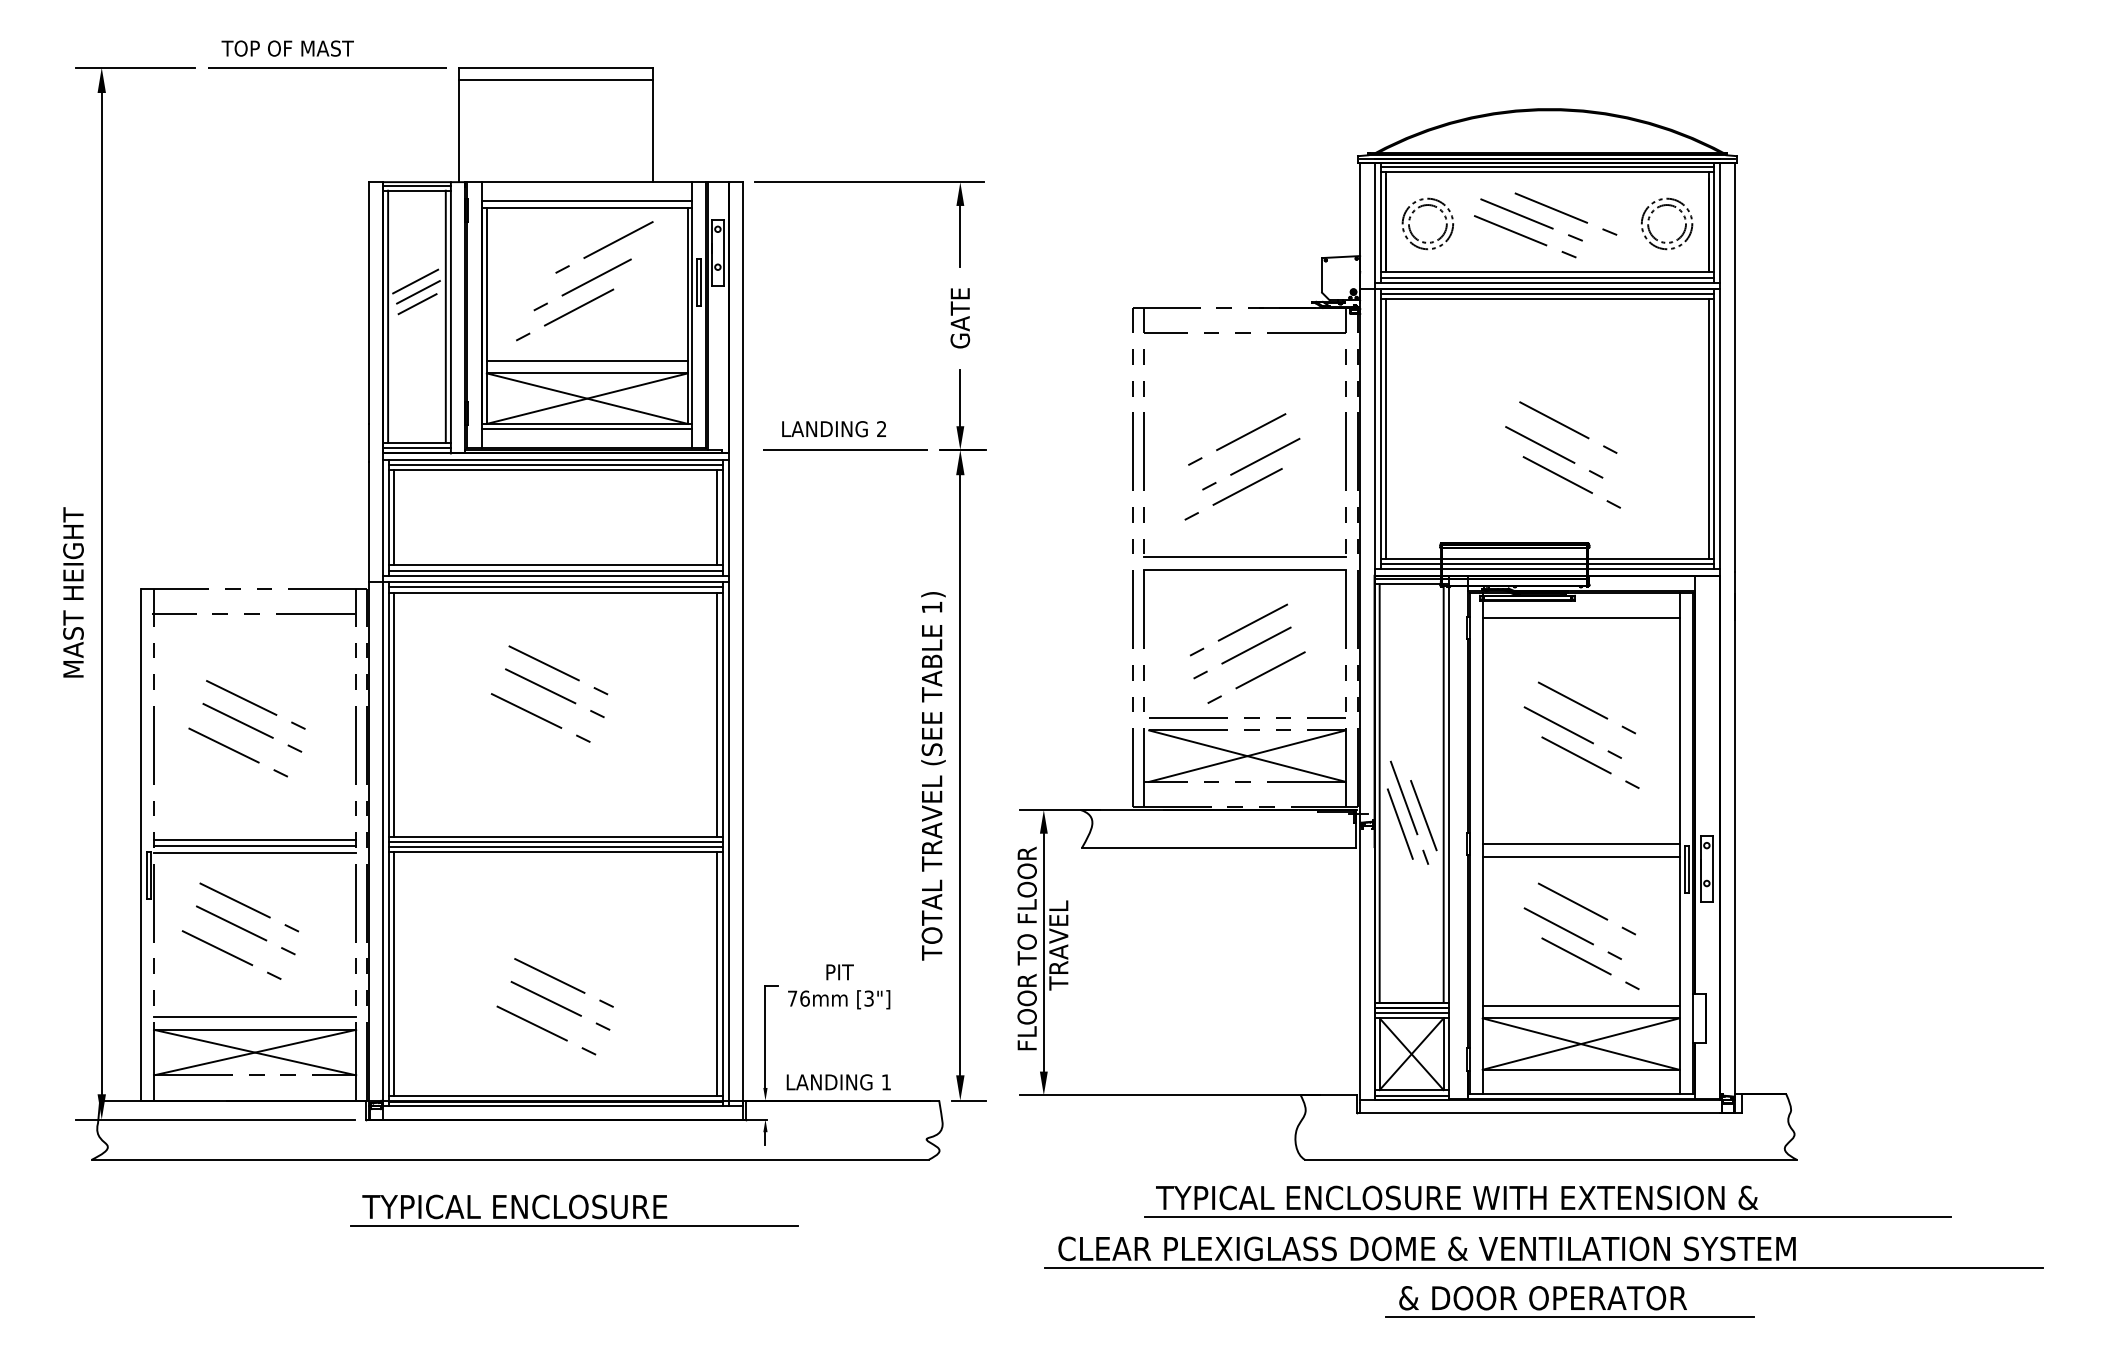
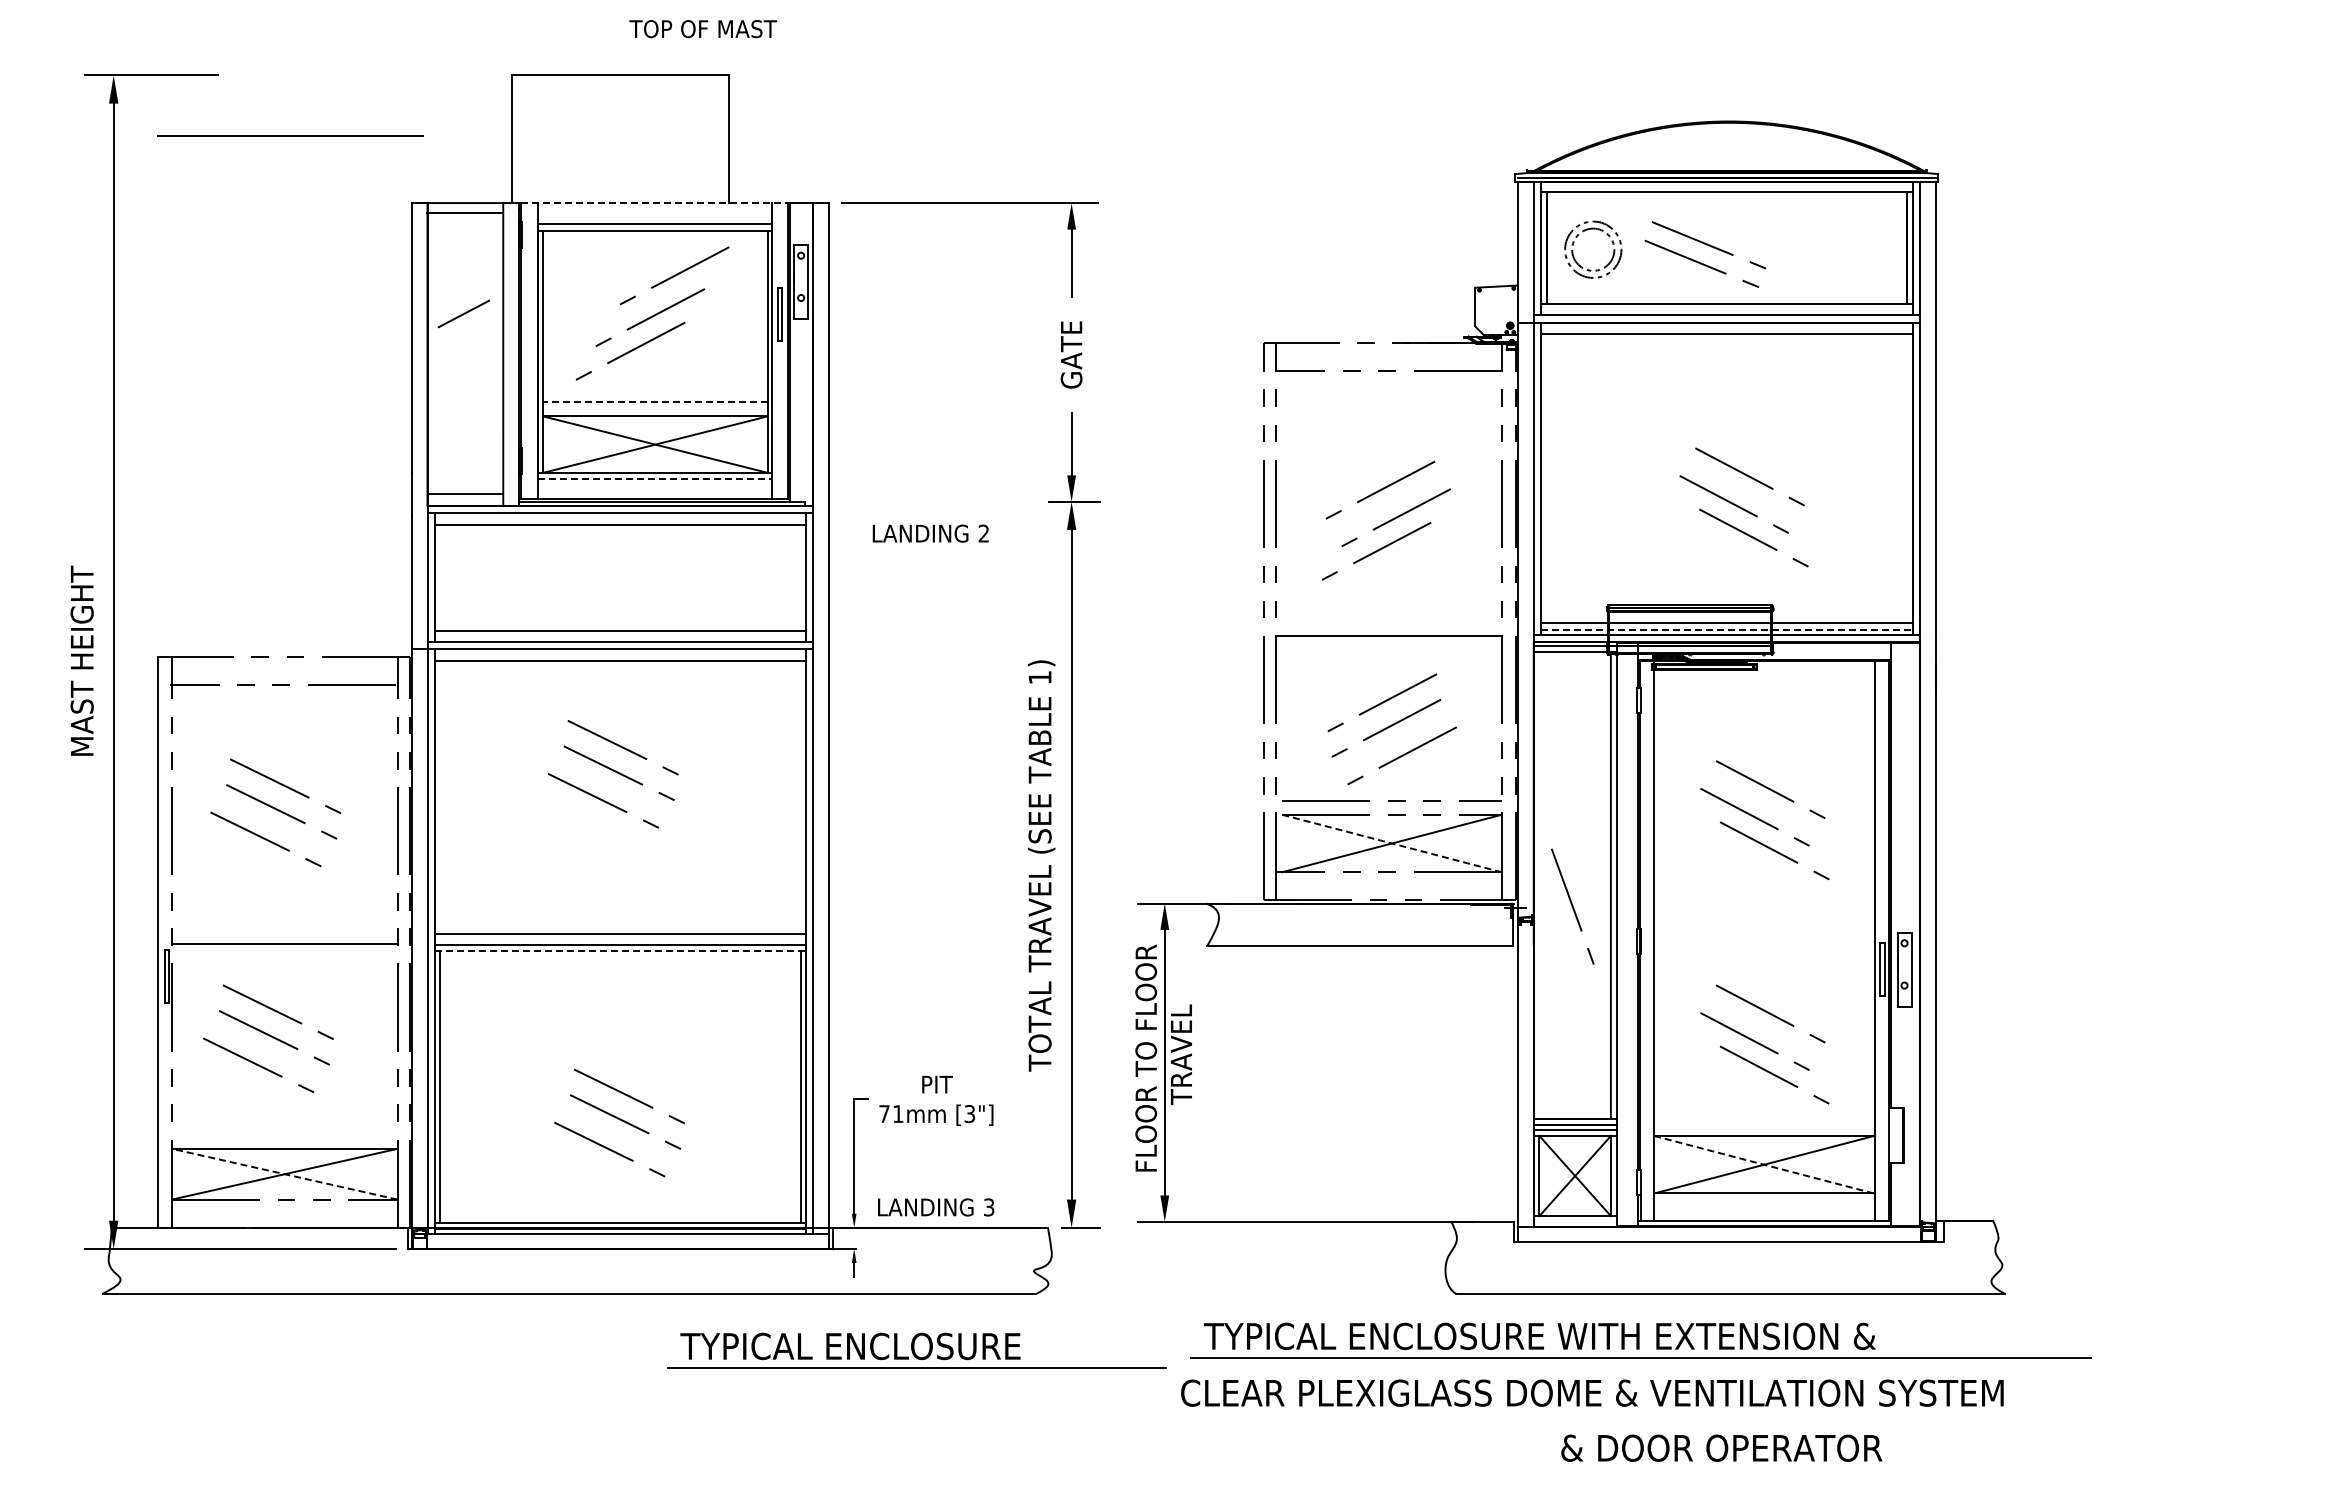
text: (288, 48) -> (703, 29), moved
line: (327, 66) -> (290, 135), moved
line: (556, 80) -> (620, 89), removed
line: (1547, 166) -> (1726, 185), removed
line: (587, 182) -> (655, 203), solid -> dashed
line: (417, 186) -> (465, 207), removed
part: (1671, 206) -> (1865, 230), removed
line: (1566, 213) -> (1747, 238), removed
line: (1547, 277) -> (1726, 309), removed
line: (417, 291) -> (466, 325), removed
line: (1547, 293) -> (1726, 327), removed
line: (417, 303) -> (466, 338), removed
line: (388, 316) -> (433, 353), removed
line: (445, 316) -> (497, 353), removed
line: (586, 360) -> (654, 402), solid -> dashed
line: (587, 429) -> (655, 478), solid -> dashed
text: (833, 429) -> (930, 533), moved
line: (1385, 429) -> (1546, 478), removed
line: (1708, 429) -> (1906, 478), removed
line: (417, 448) -> (465, 500), removed
line: (845, 449) -> (943, 501), removed
line: (556, 464) -> (620, 518), removed
line: (394, 517) -> (440, 577), removed
line: (717, 517) -> (800, 577), removed
line: (1244, 557) -> (1388, 621), removed
line: (1547, 564) -> (1726, 629), solid -> dashed
line: (556, 570) -> (620, 636), removed
line: (556, 586) -> (620, 654), removed
line: (1581, 618) -> (1764, 689), removed
line: (394, 714) -> (440, 797), removed
line: (717, 714) -> (800, 797), removed
line: (1247, 756) -> (1392, 843), solid -> dashed
line: (1379, 792) -> (1539, 884), removed
line: (1423, 815) -> (1588, 909), removed
line: (1400, 824) -> (1562, 919), removed
line: (254, 839) -> (284, 936), removed
line: (556, 842) -> (620, 939), removed
line: (1581, 844) -> (1764, 941), removed
line: (254, 852) -> (284, 951), removed
line: (556, 852) -> (620, 950), solid -> dashed
line: (1581, 857) -> (1764, 956), removed
text: (805, 999) -> (898, 1114), 76mm -> 71mm
line: (1580, 1005) -> (1763, 1121), removed
line: (254, 1016) -> (284, 1134), removed
line: (1580, 1043) -> (1763, 1164), solid -> dashed
line: (254, 1052) -> (284, 1174), solid -> dashed
text: (886, 1082) -> (989, 1207), 1 -> 3
line: (1411, 1095) -> (1574, 1222), removed
part: (1547, 1201) -> (1640, 1340), moved
part: (573, 1210) -> (916, 1350), moved
line: (1543, 1267) -> (1722, 1414), removed
line: (1569, 1317) -> (1751, 1469), removed

